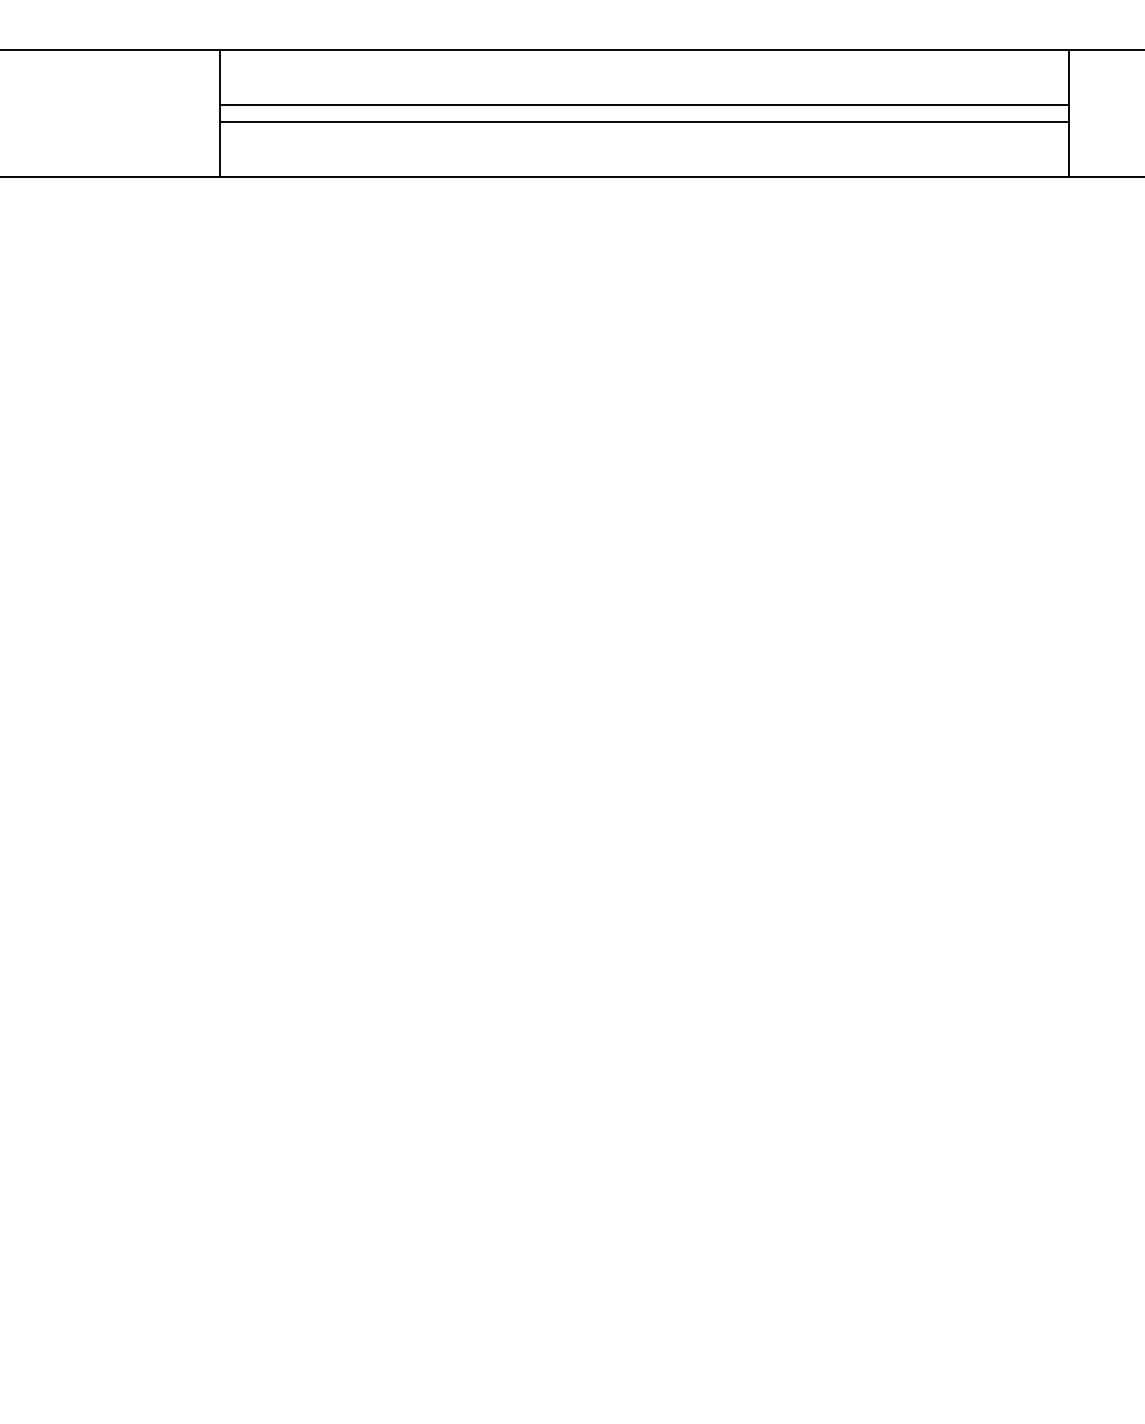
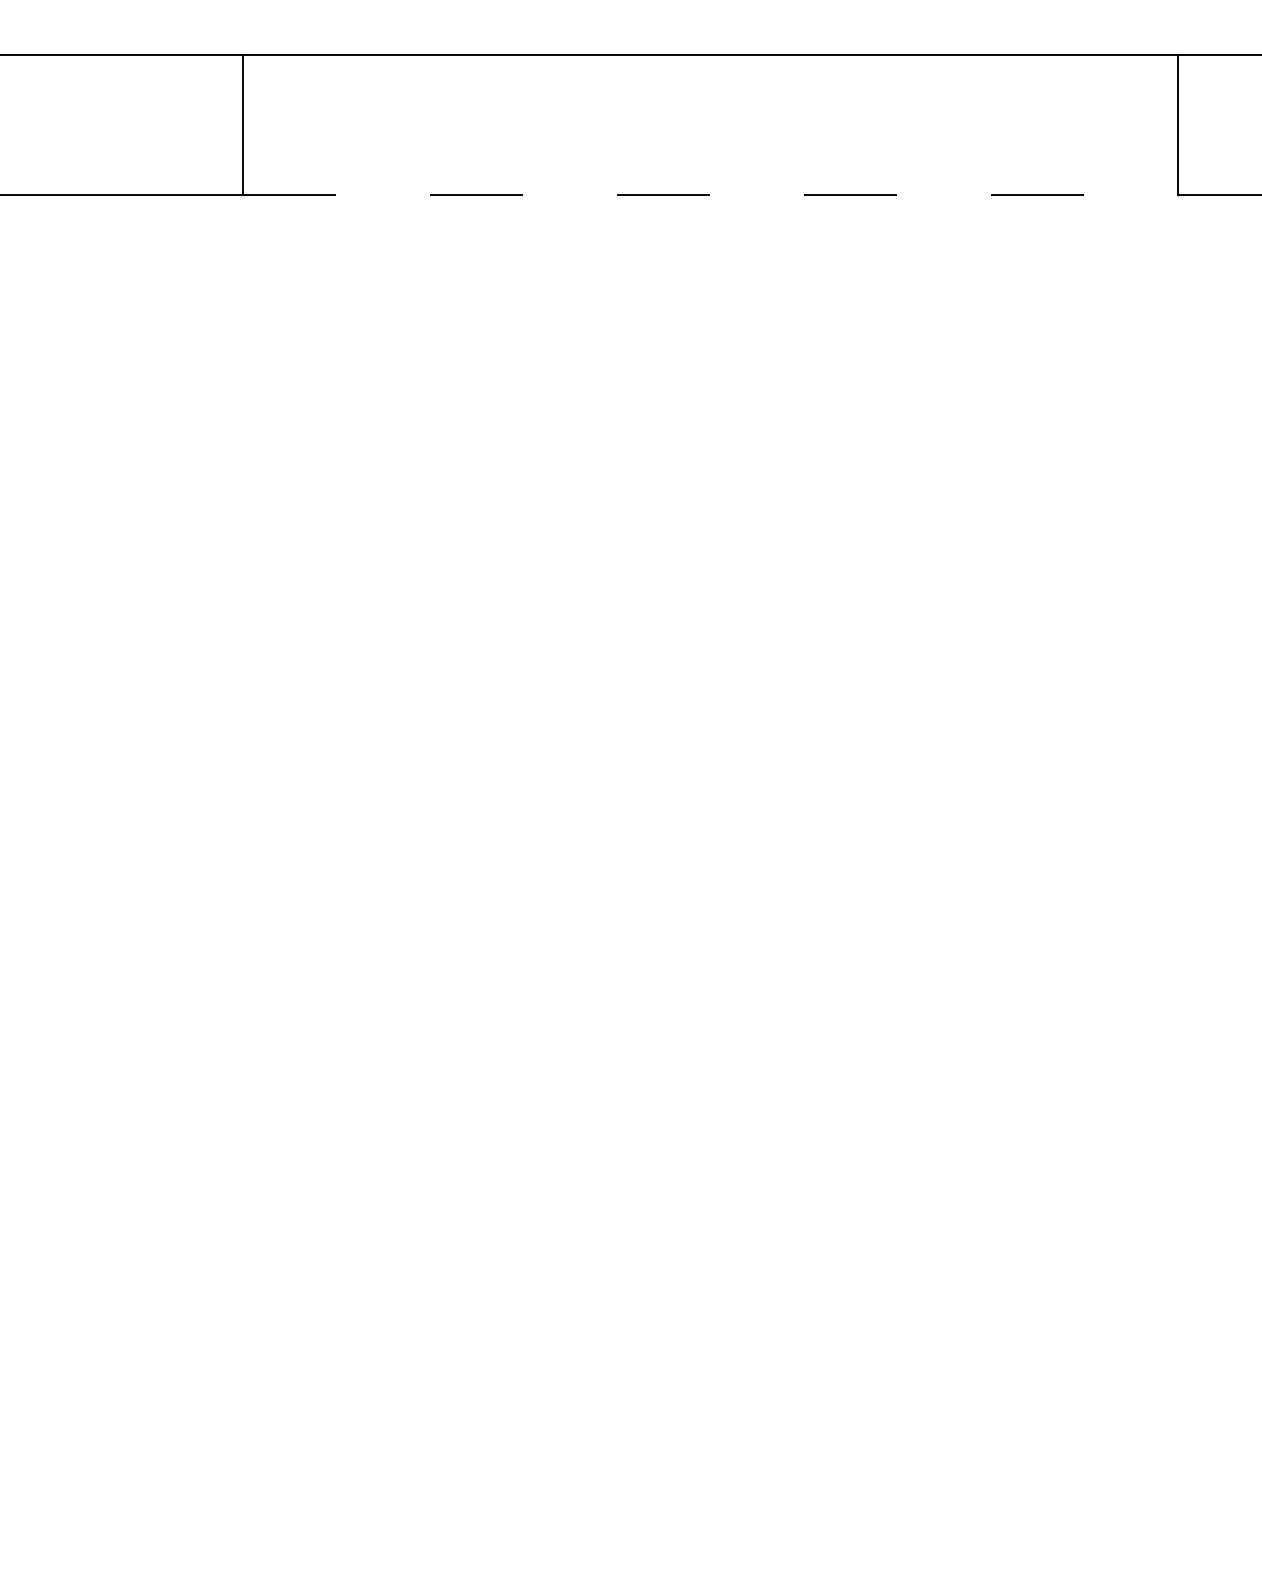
line: (643, 104) -> (709, 115), removed
line: (643, 122) -> (709, 134), removed
line: (644, 177) -> (710, 195), solid -> dashed

